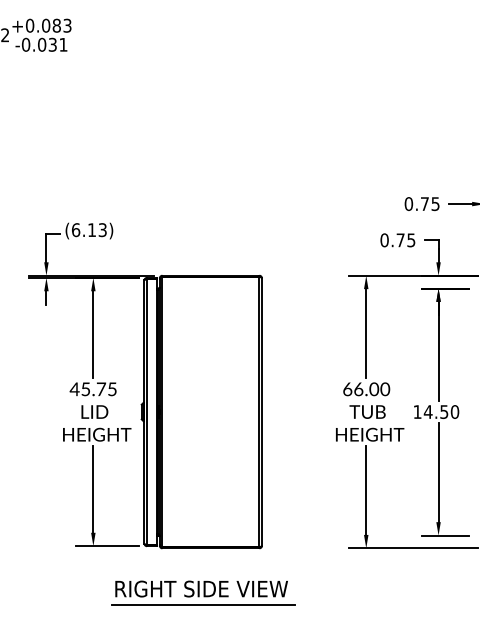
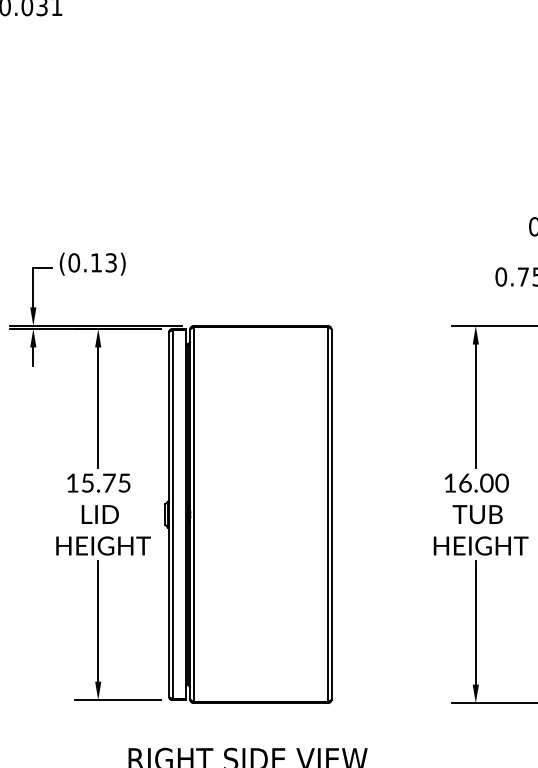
text: (76, 229) -> (74, 262), (6.13) -> (0.13)
text: (74, 389) -> (72, 483), 45.75 -> 15.75
text: (347, 389) -> (449, 483), 66.00 -> 16.00

